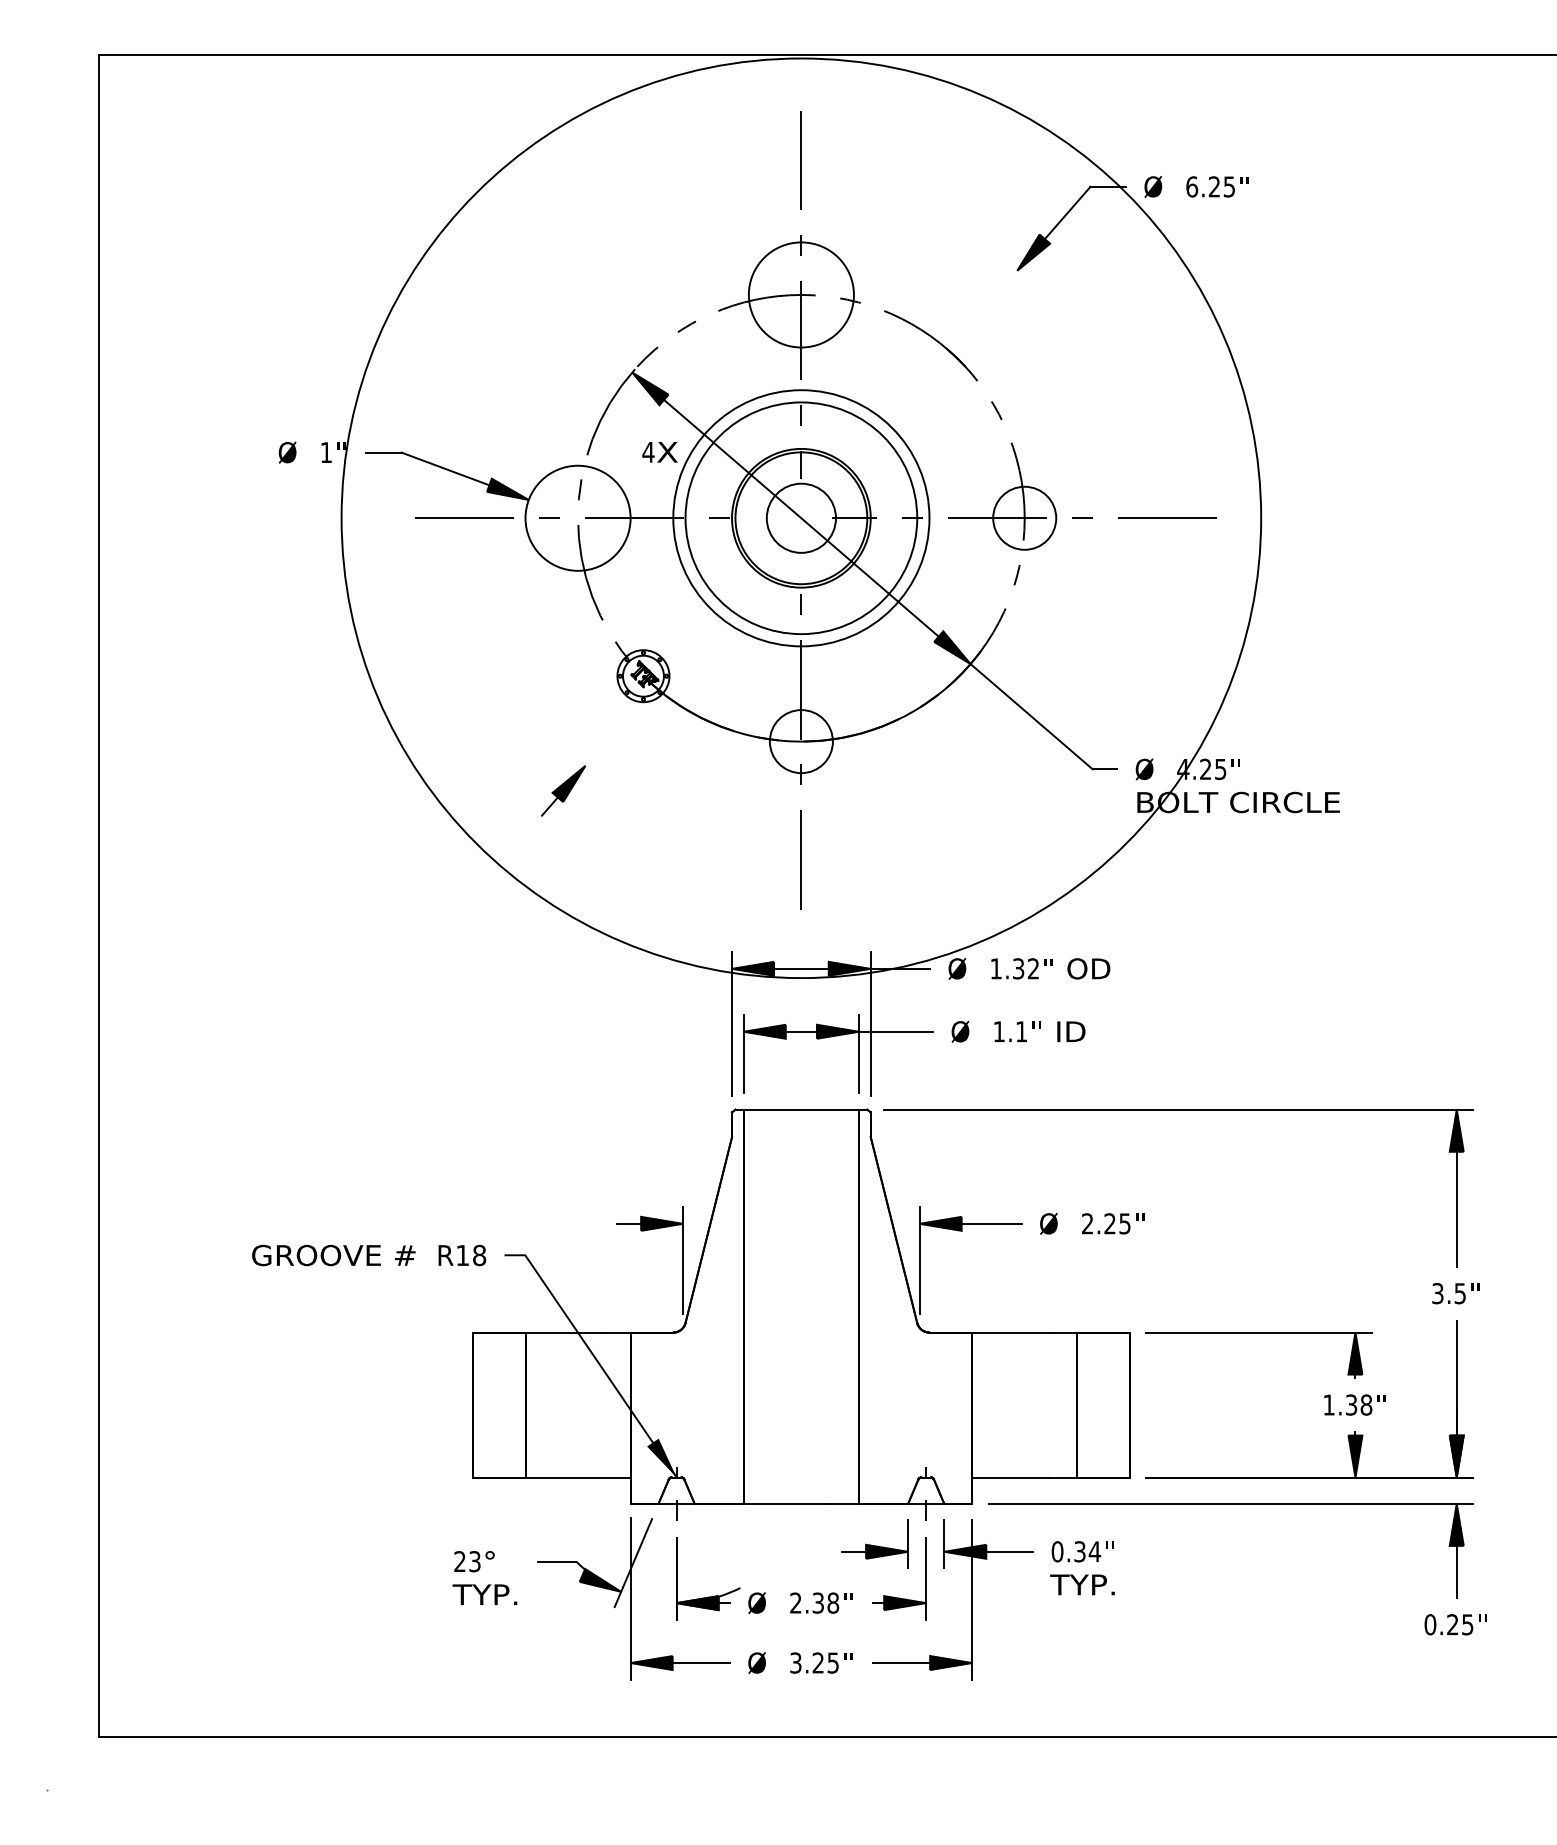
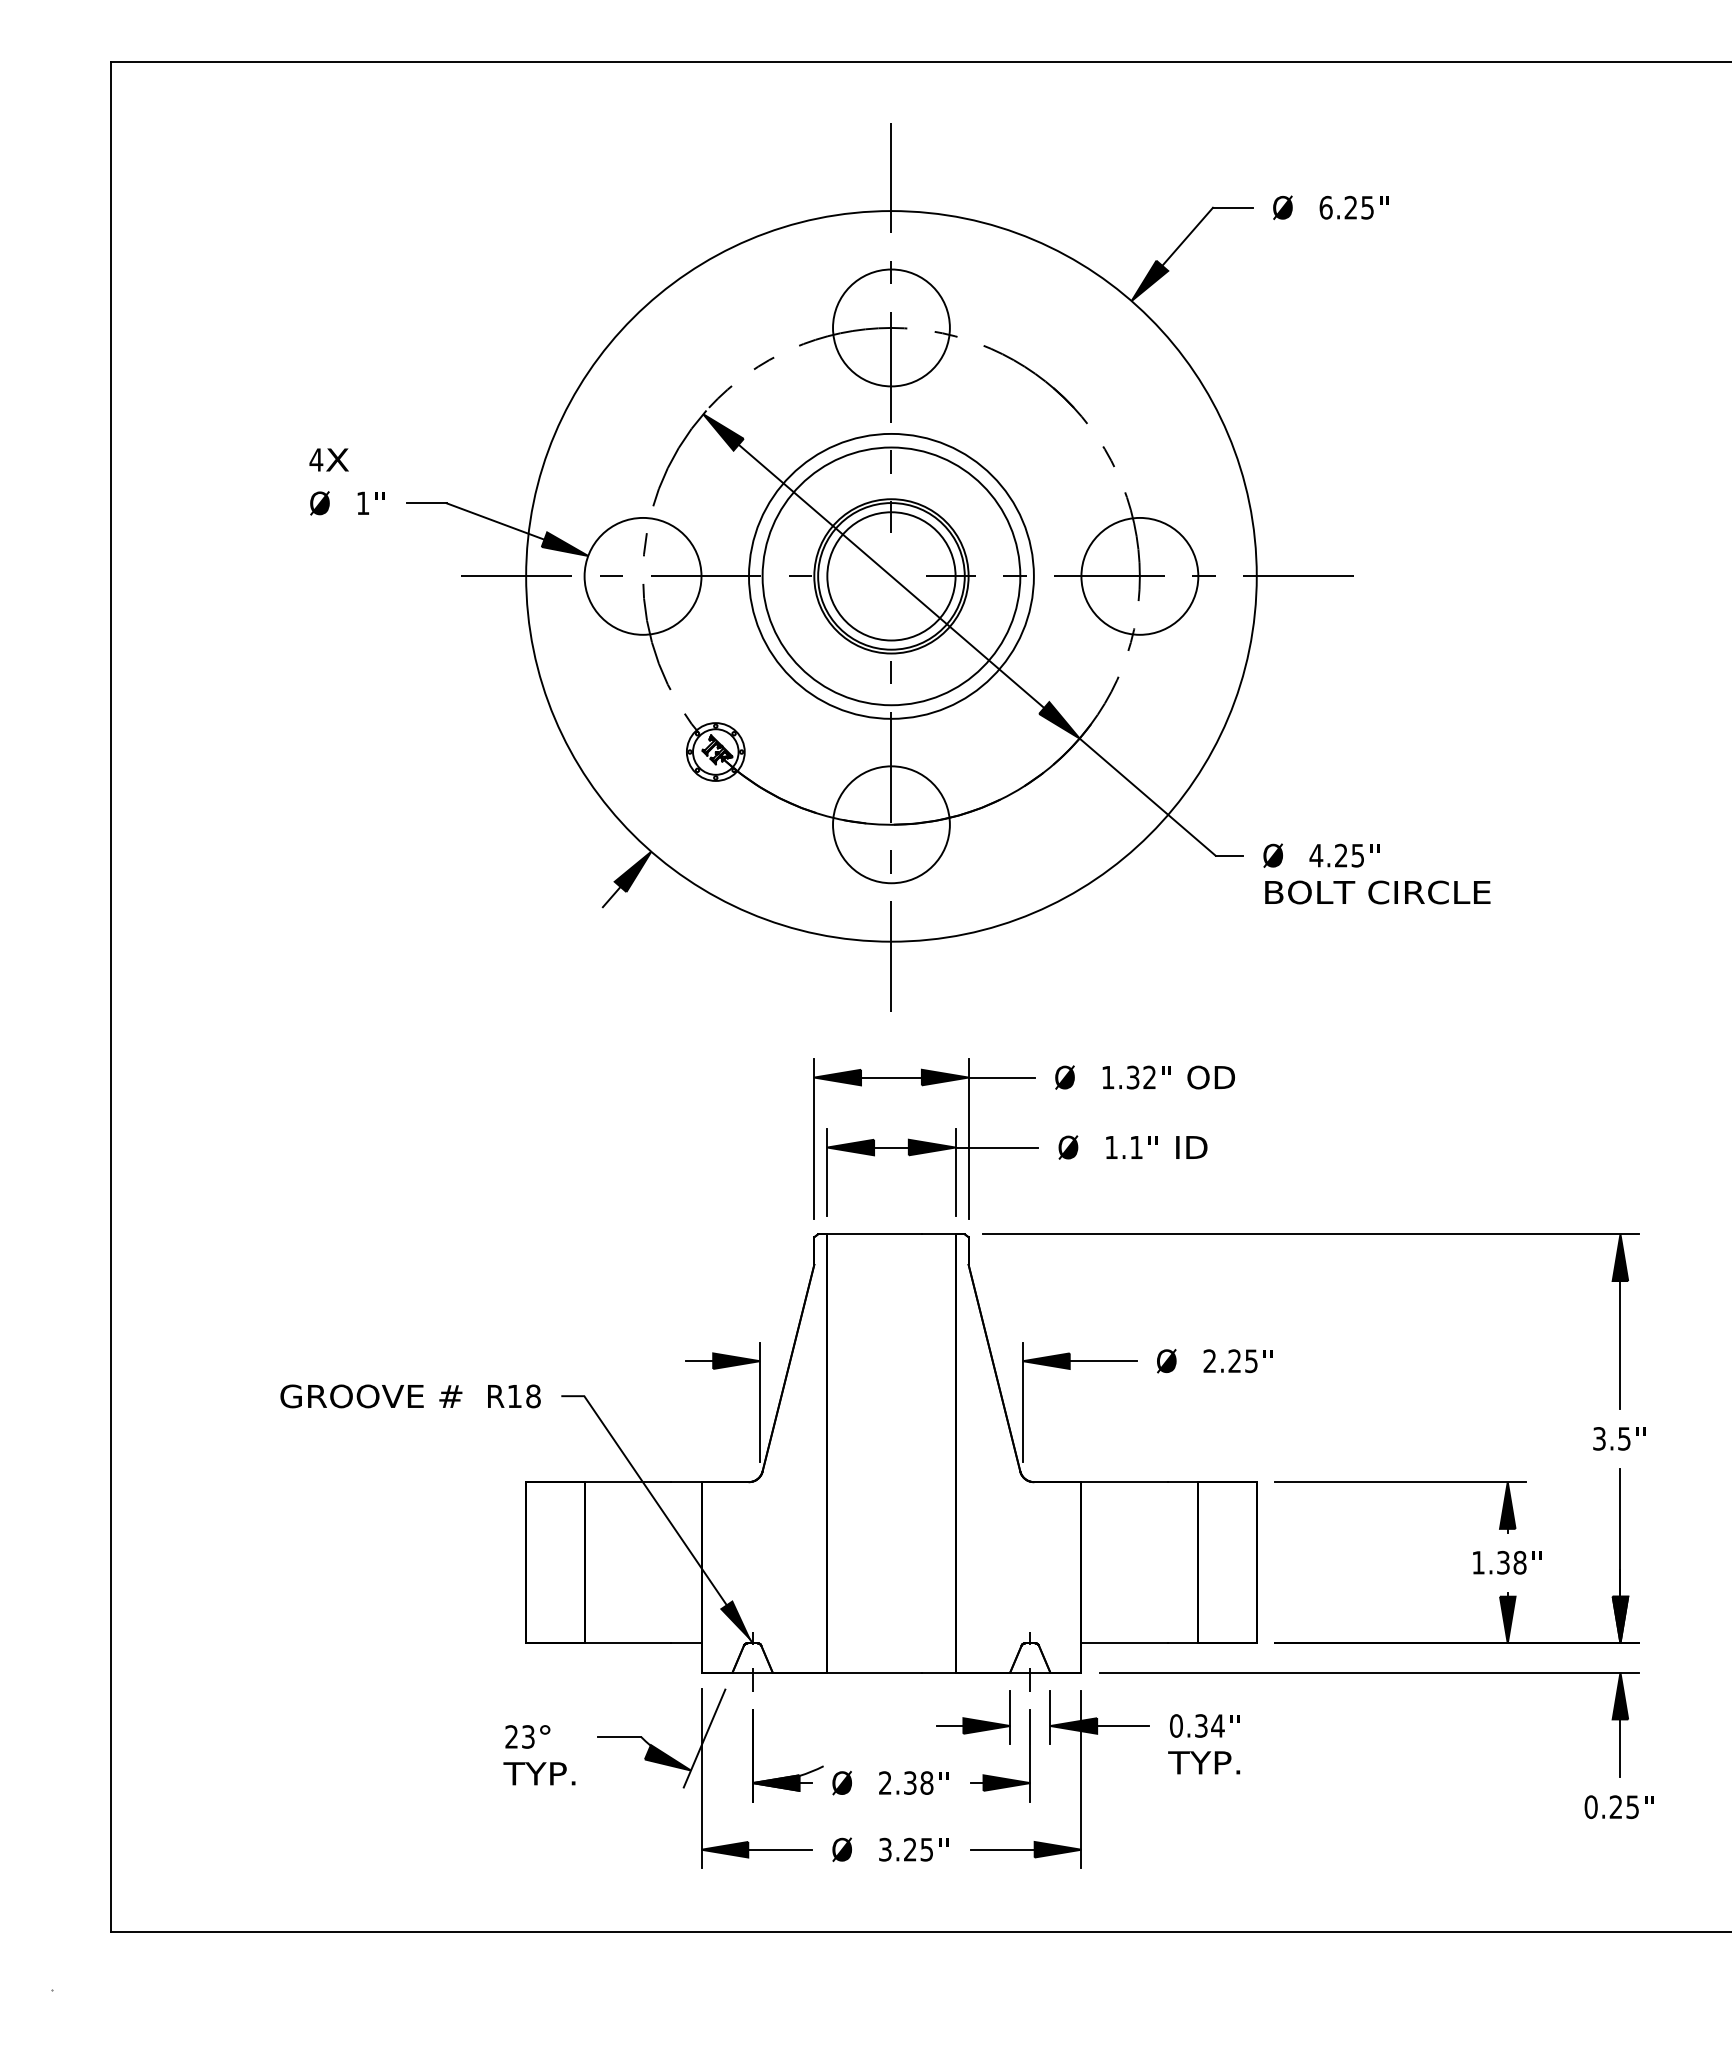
text: (659, 451) -> (328, 459), moved
circle: (1024, 517) -> (1139, 575), size x1.67
circle: (801, 518) -> (891, 576), size x0.71
circle: (801, 518) -> (891, 576), size x1.67
circle: (801, 741) -> (891, 824), size x1.67

